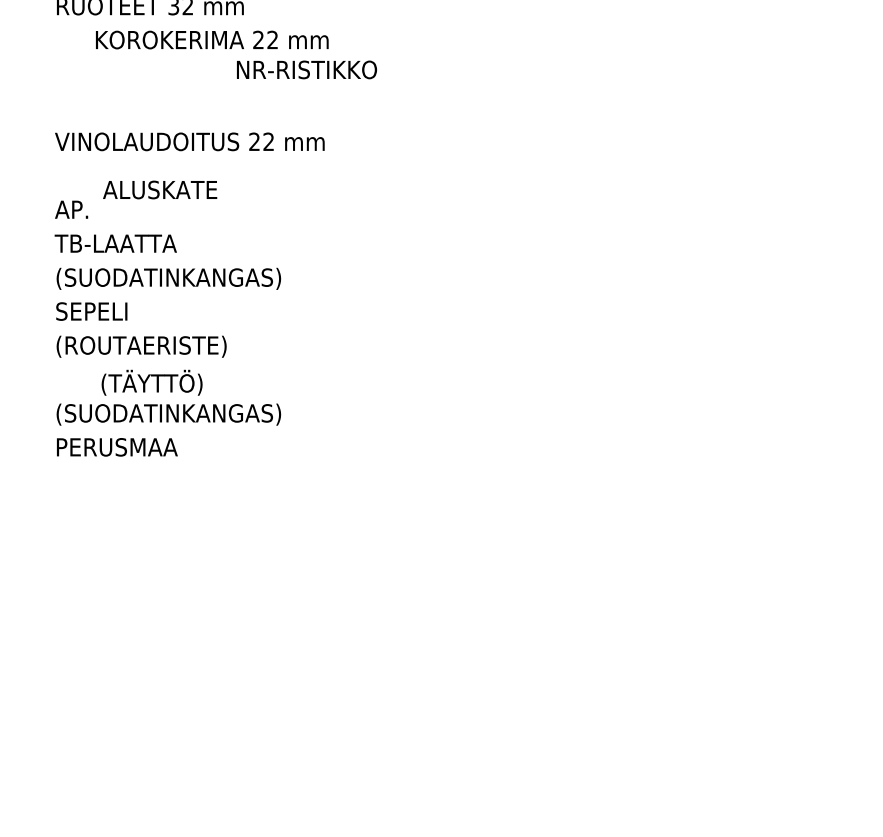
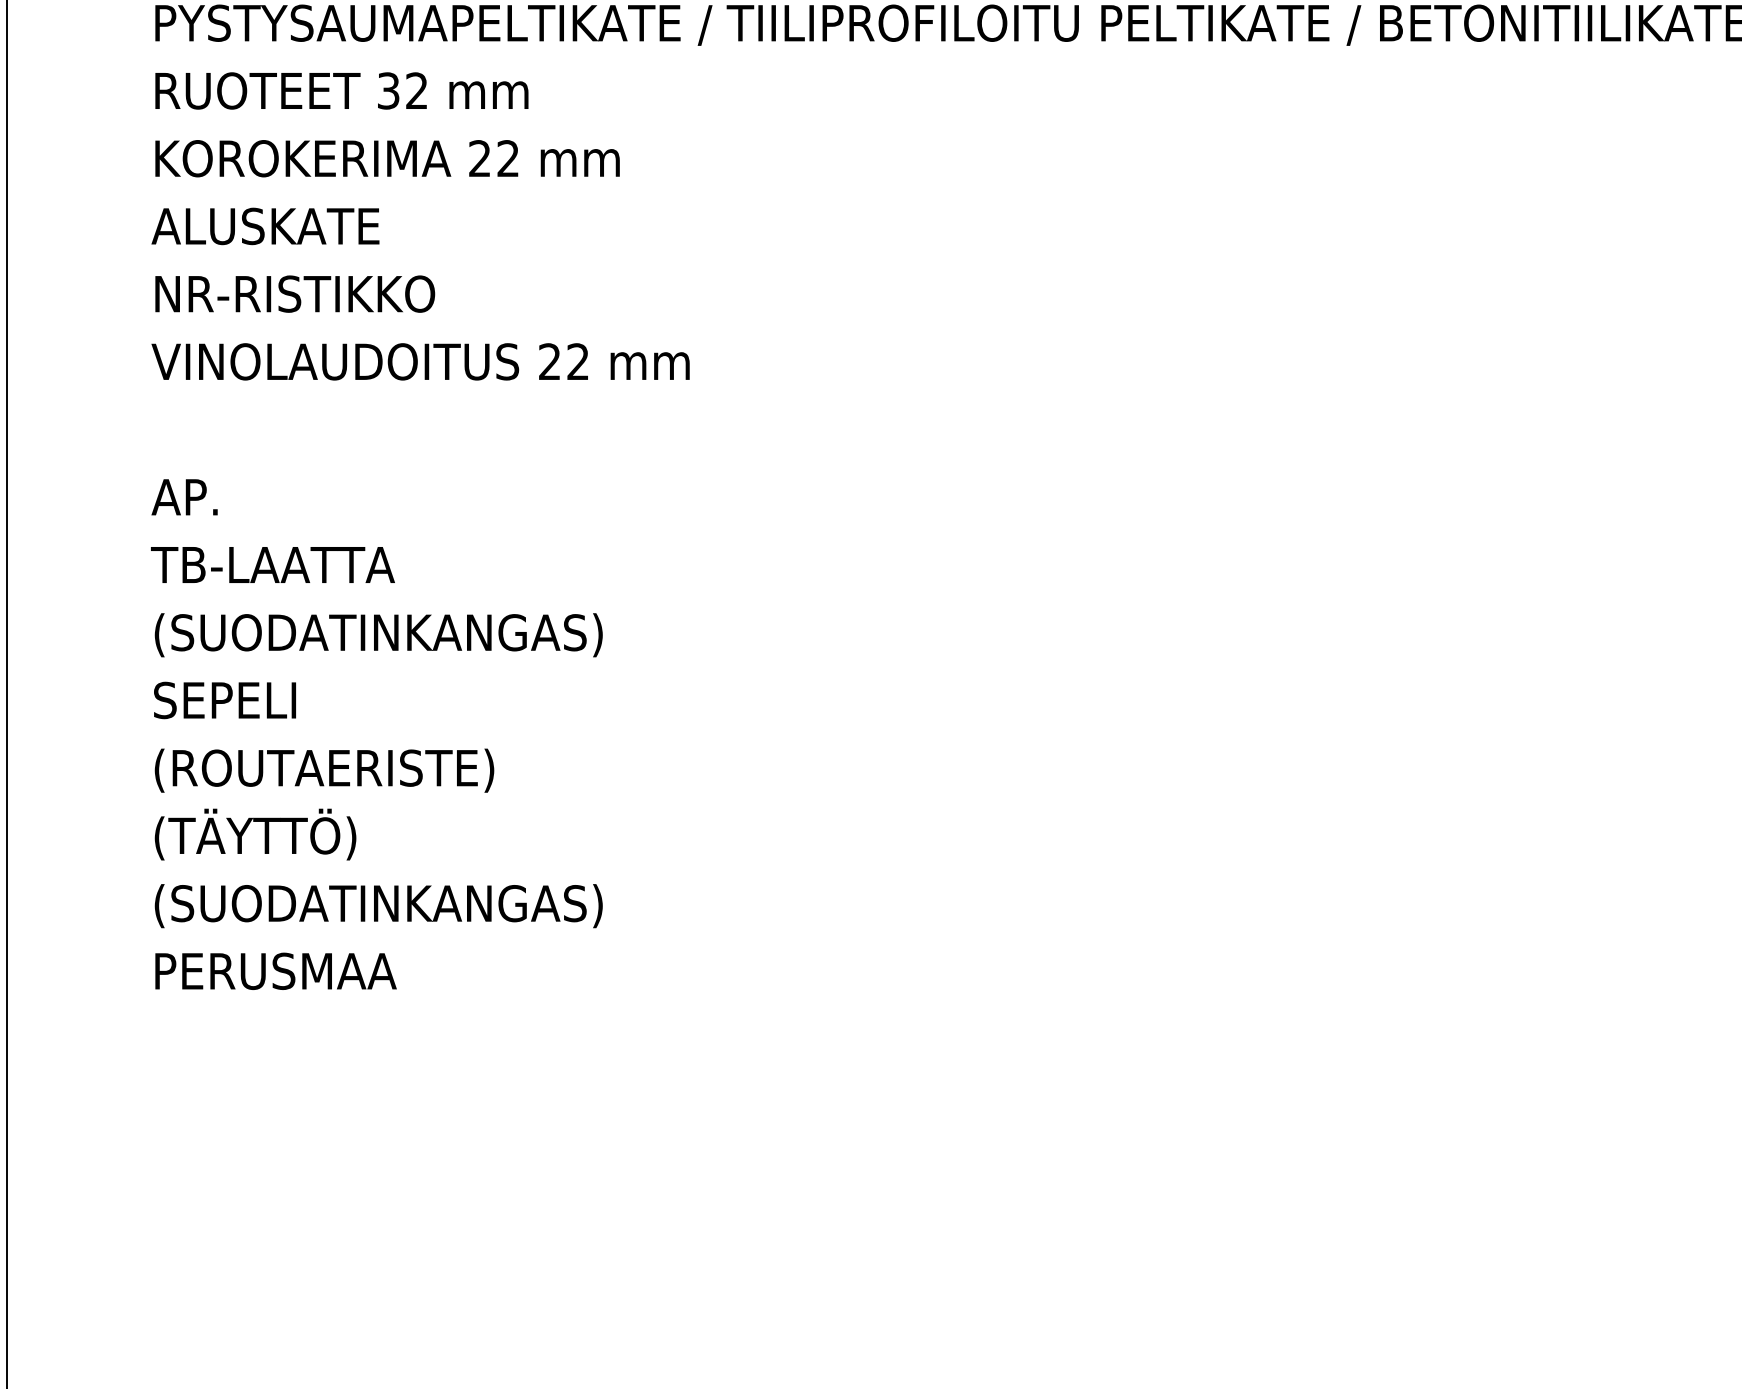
text: (212, 39) -> (388, 157), moved
text: (306, 69) -> (294, 293), moved
text: (160, 189) -> (266, 225), moved
text: (151, 382) -> (254, 833), moved

